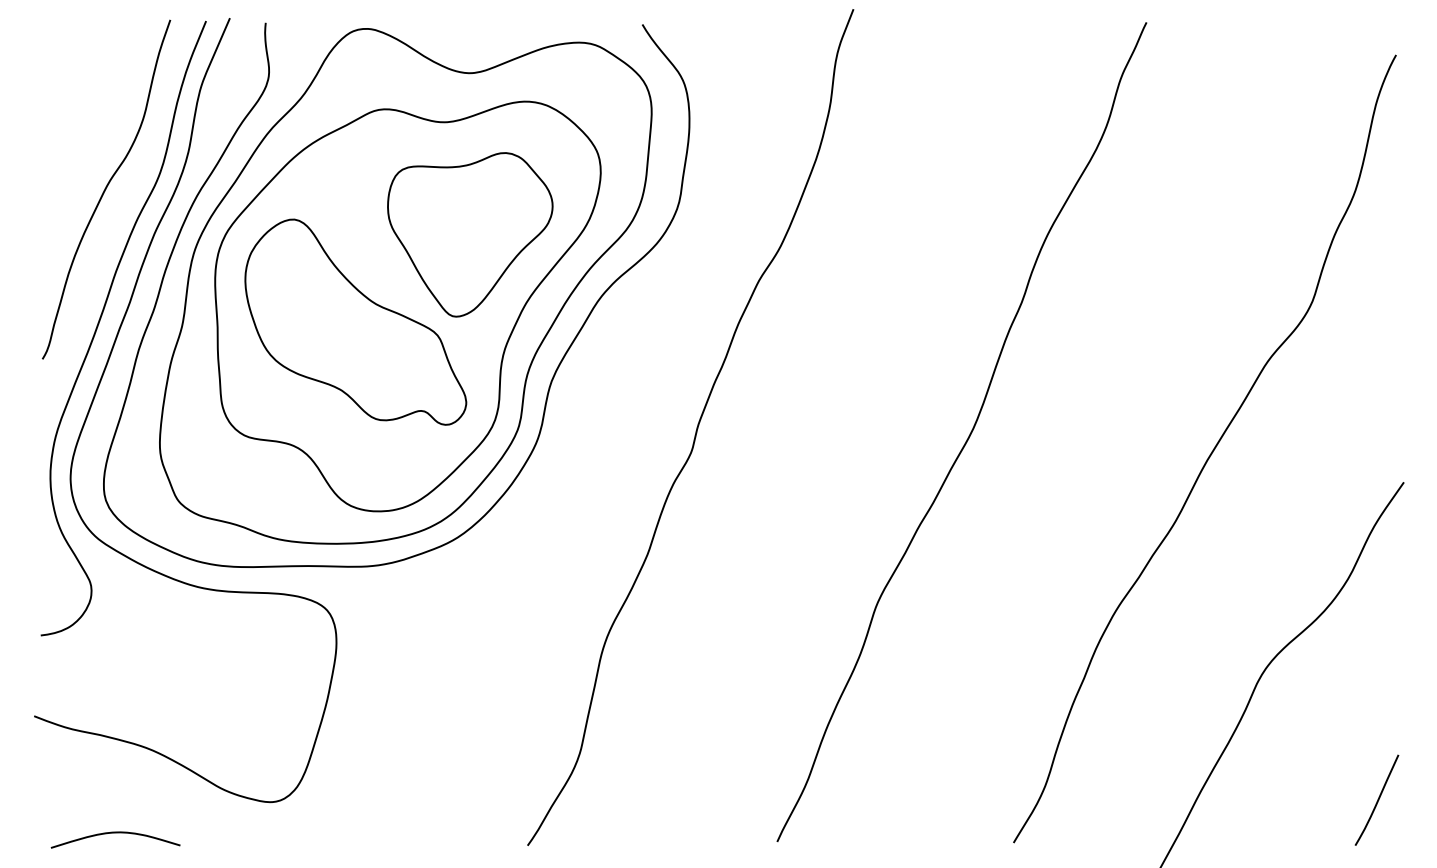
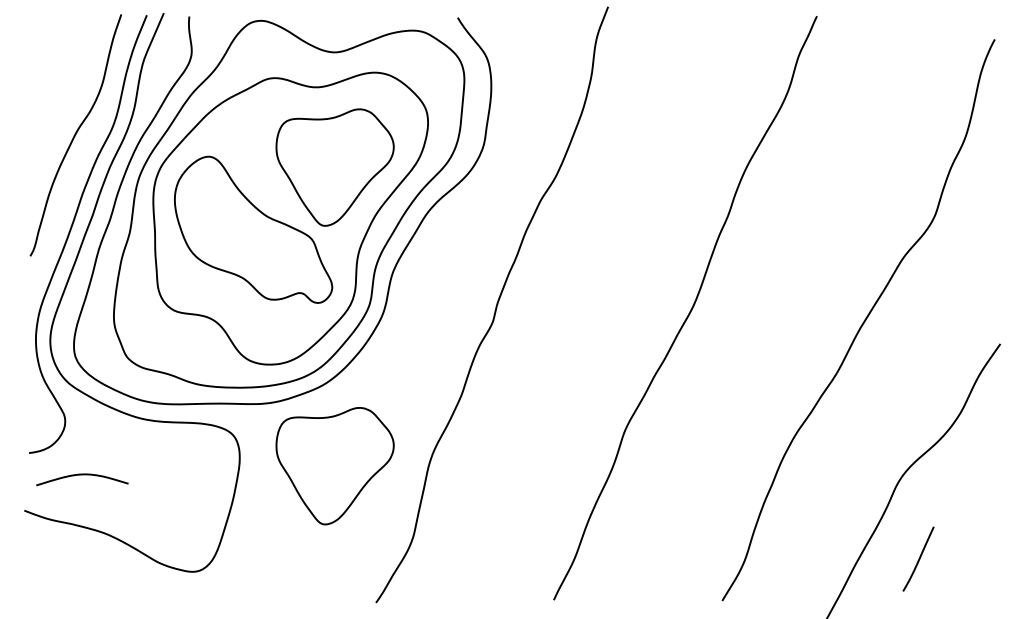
part: (470, 653) -> (335, 465), added
curve: (1377, 799) -> (918, 558), moved
curve: (115, 833) -> (82, 475), moved

